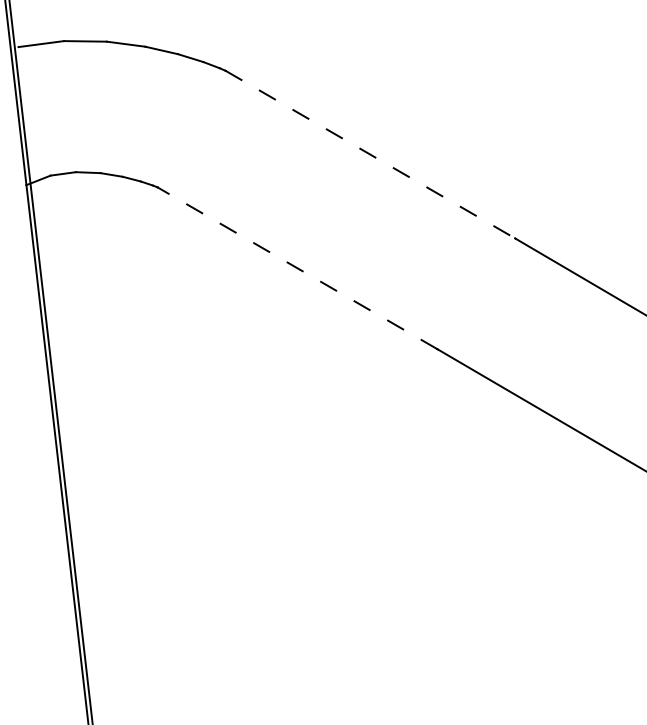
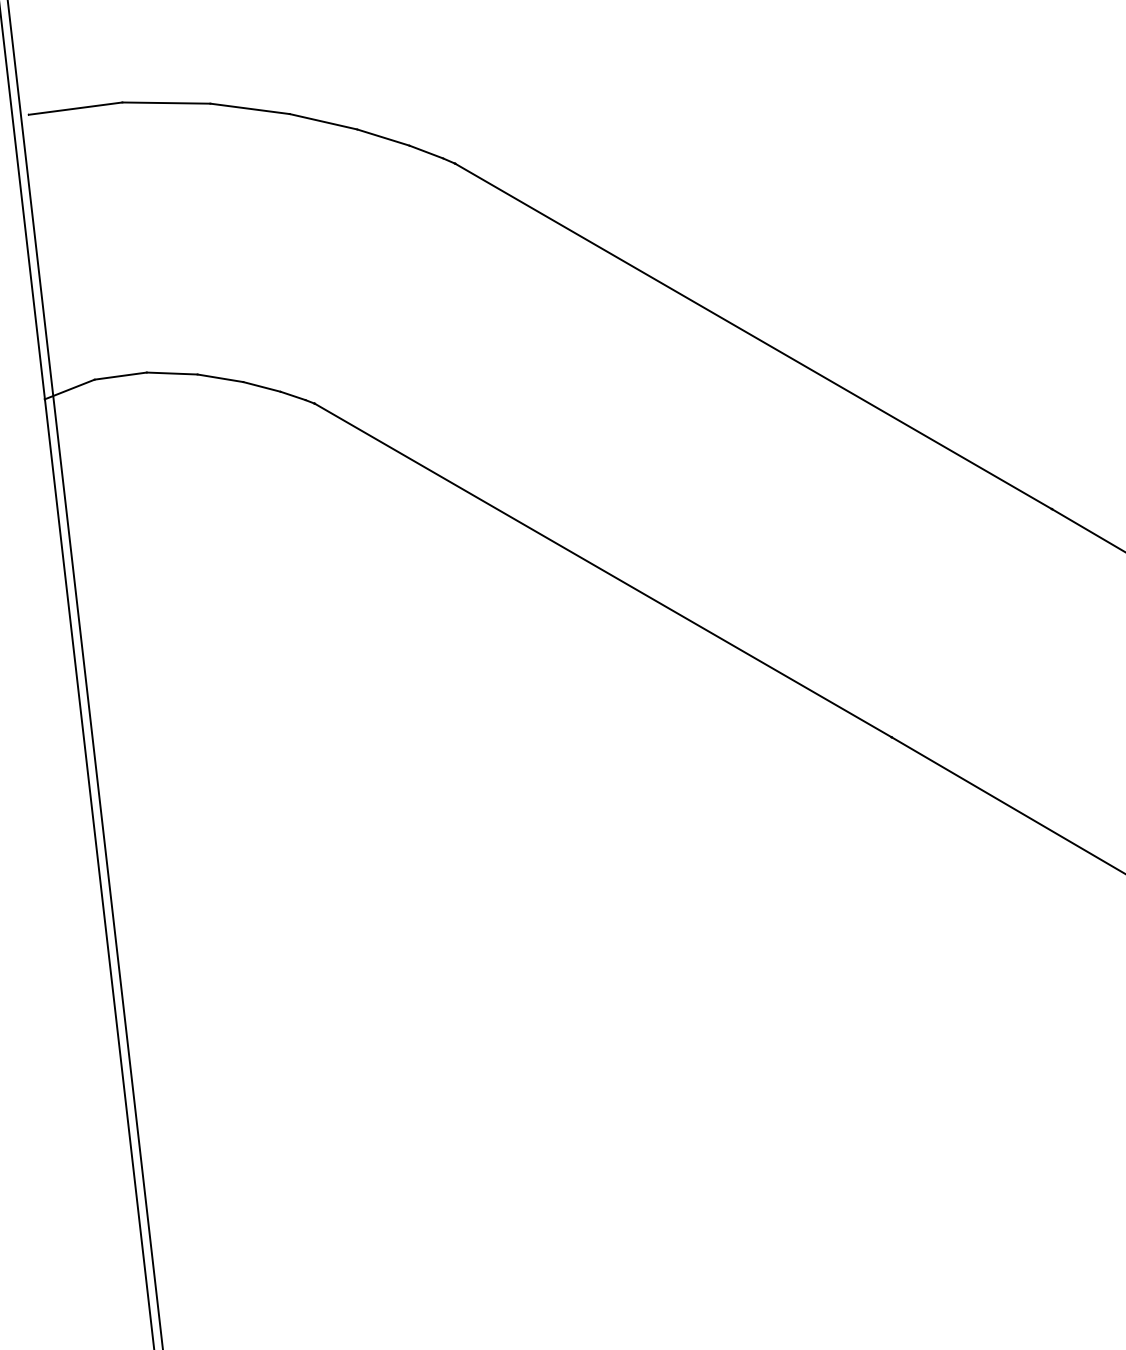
line: (370, 154) -> (753, 336), dashed -> solid
line: (297, 268) -> (603, 570), dashed -> solid

